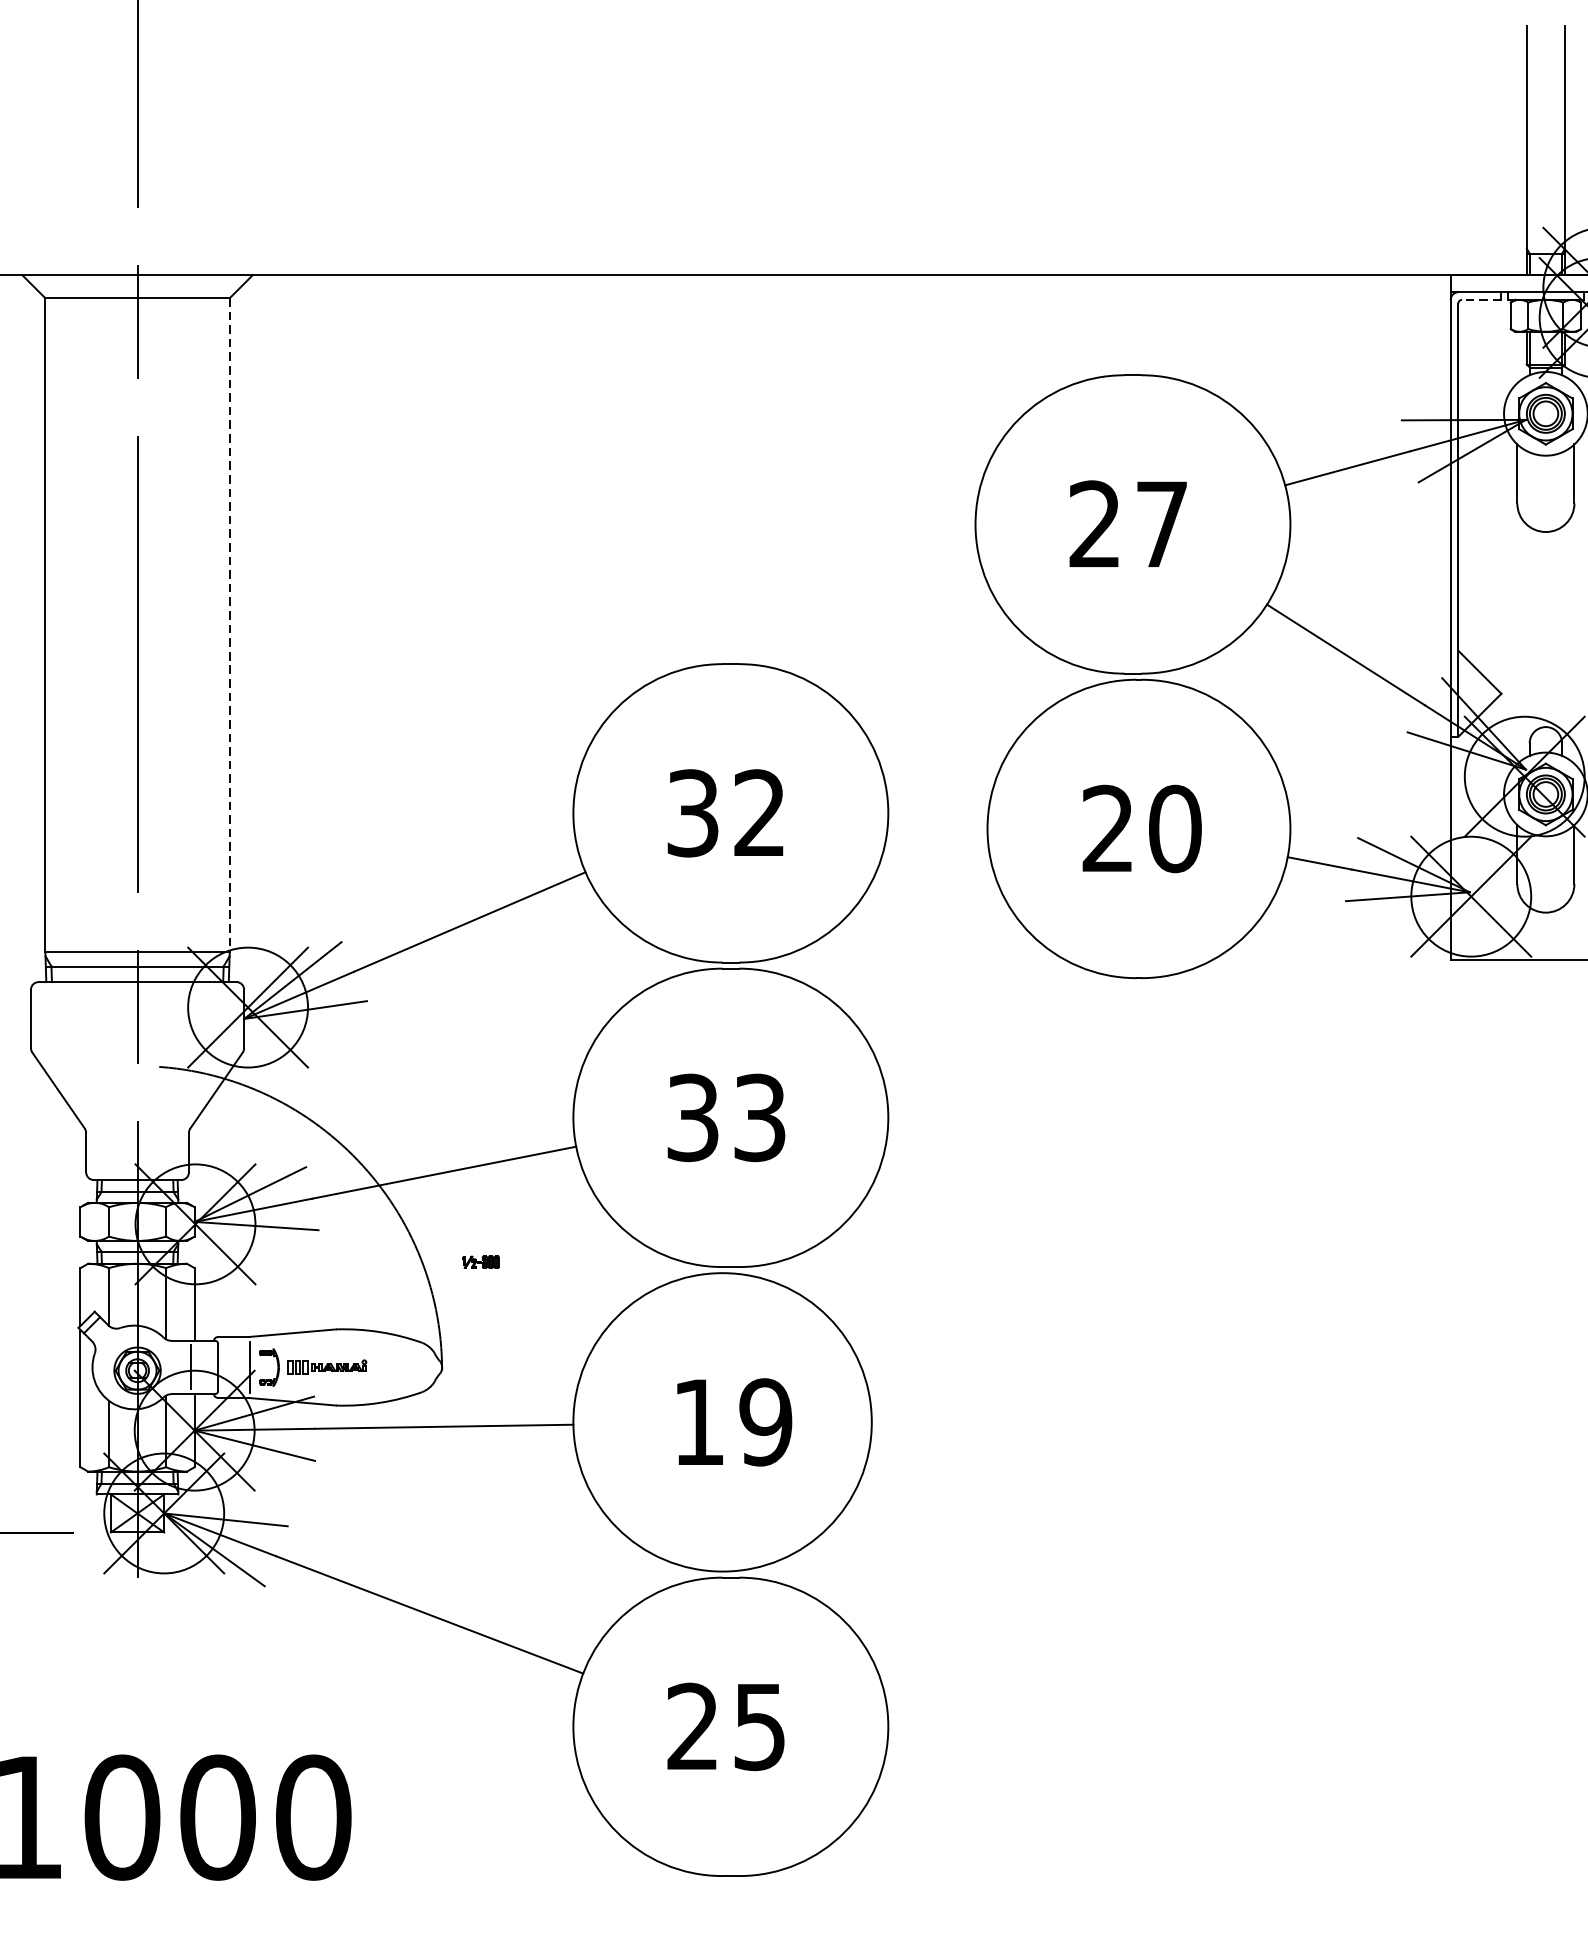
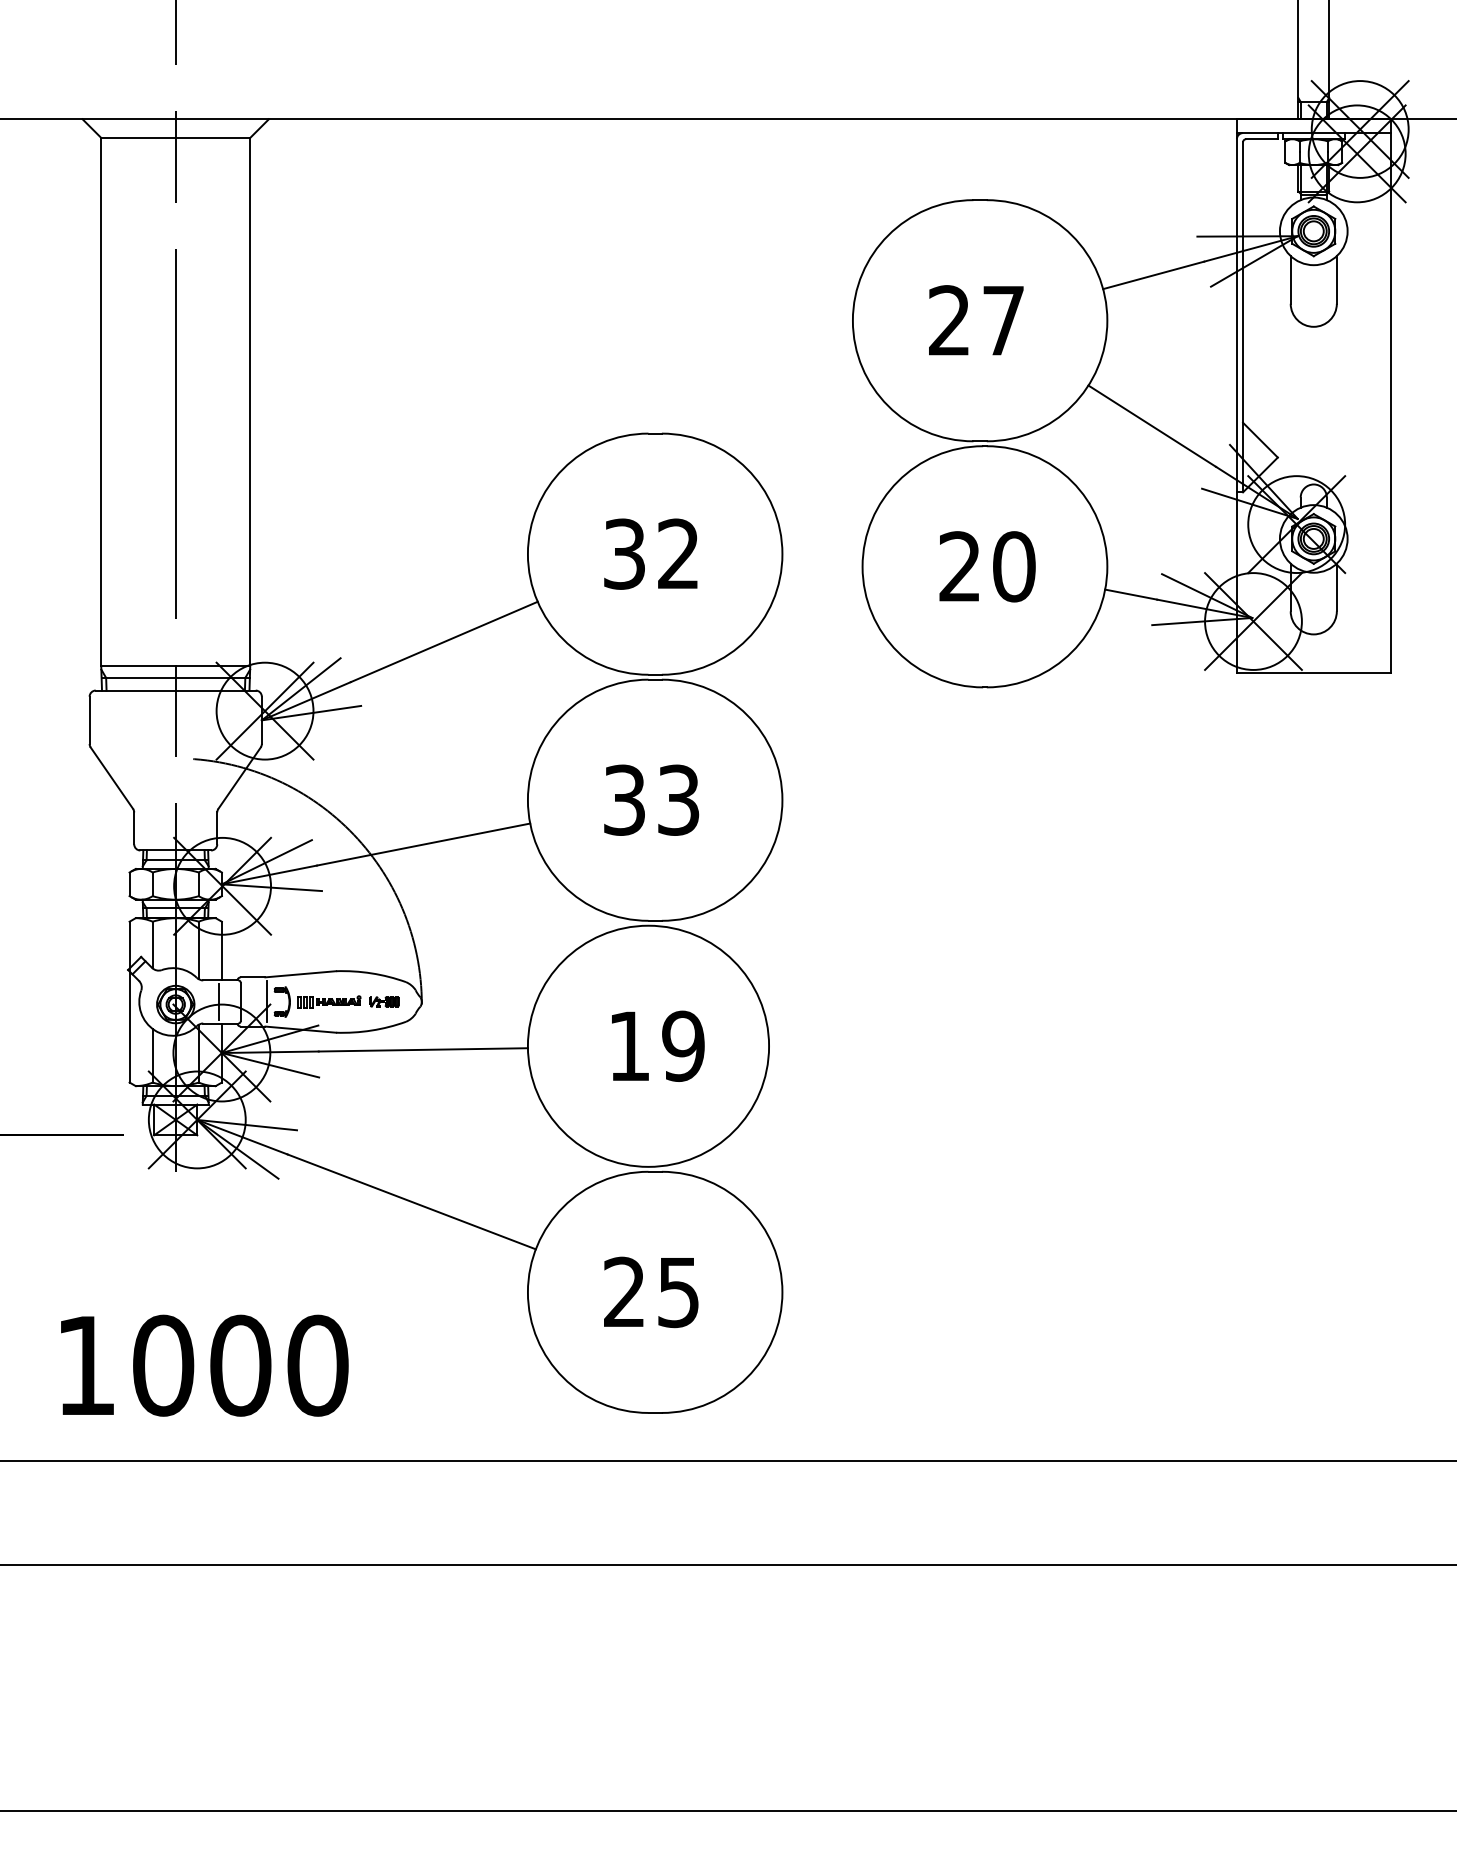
line: (1481, 300) -> (1261, 139), dashed -> solid
line: (230, 625) -> (250, 402), dashed -> solid
part: (481, 1261) -> (384, 1001), moved

